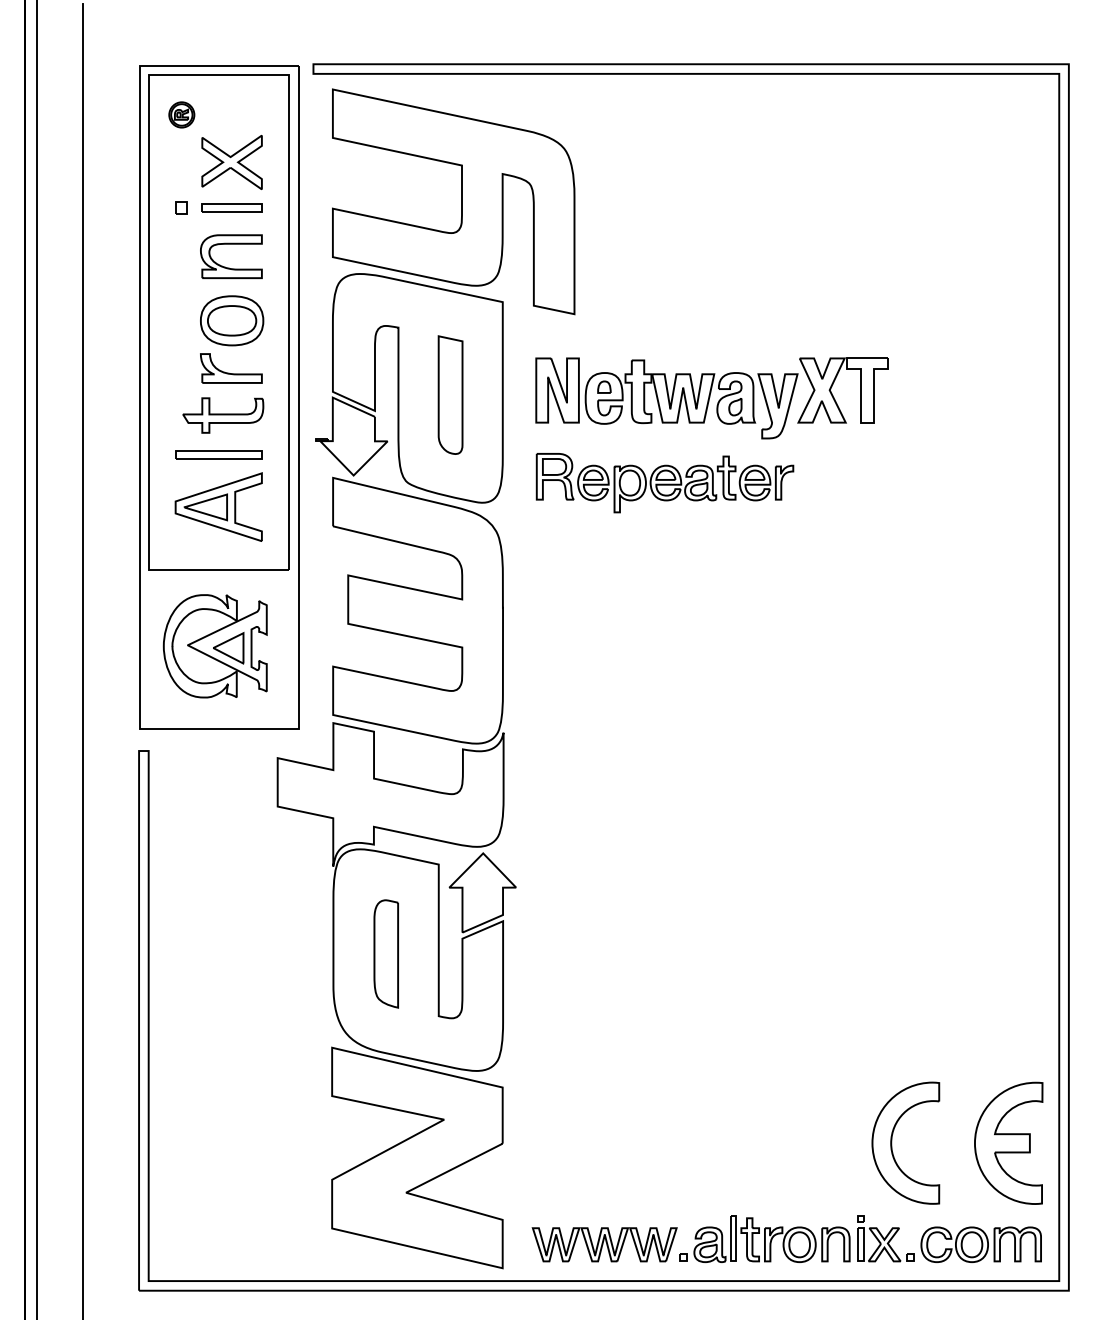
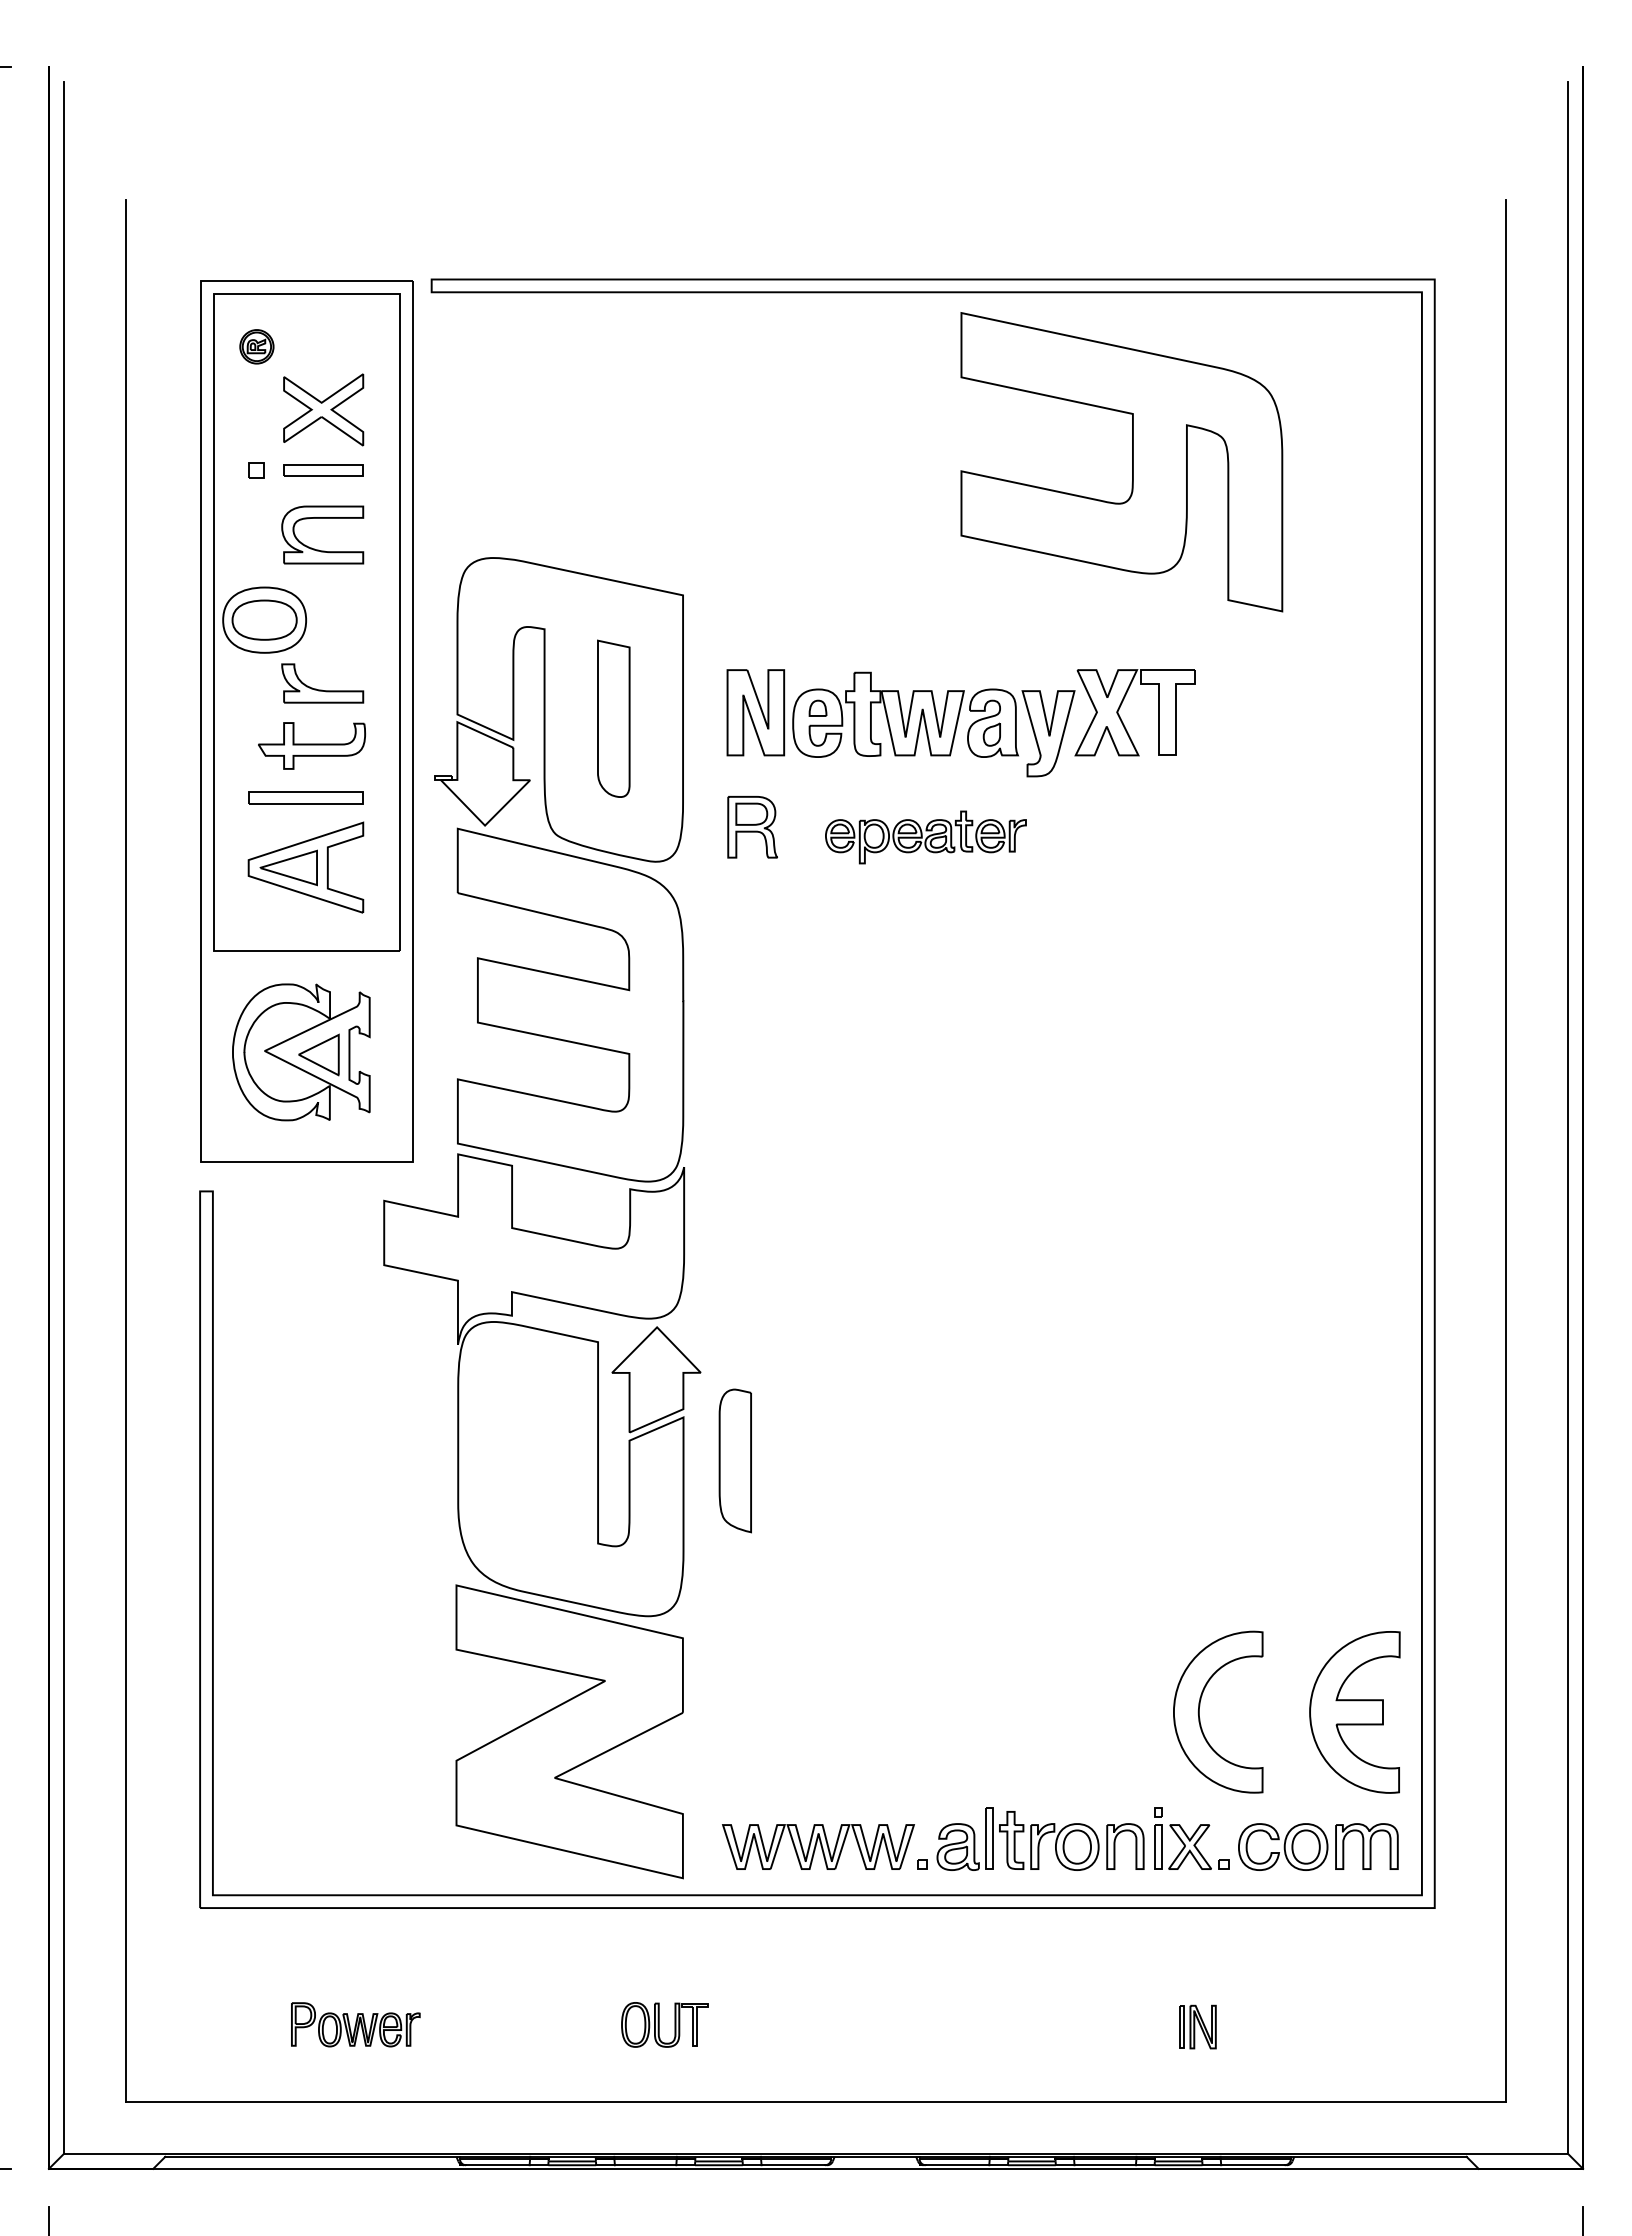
part: (461, 202) -> (1132, 462), moved
part: (231, 320) -> (264, 619), moved
part: (685, 484) -> (925, 837), size x0.7
part: (385, 953) -> (734, 1460), moved

